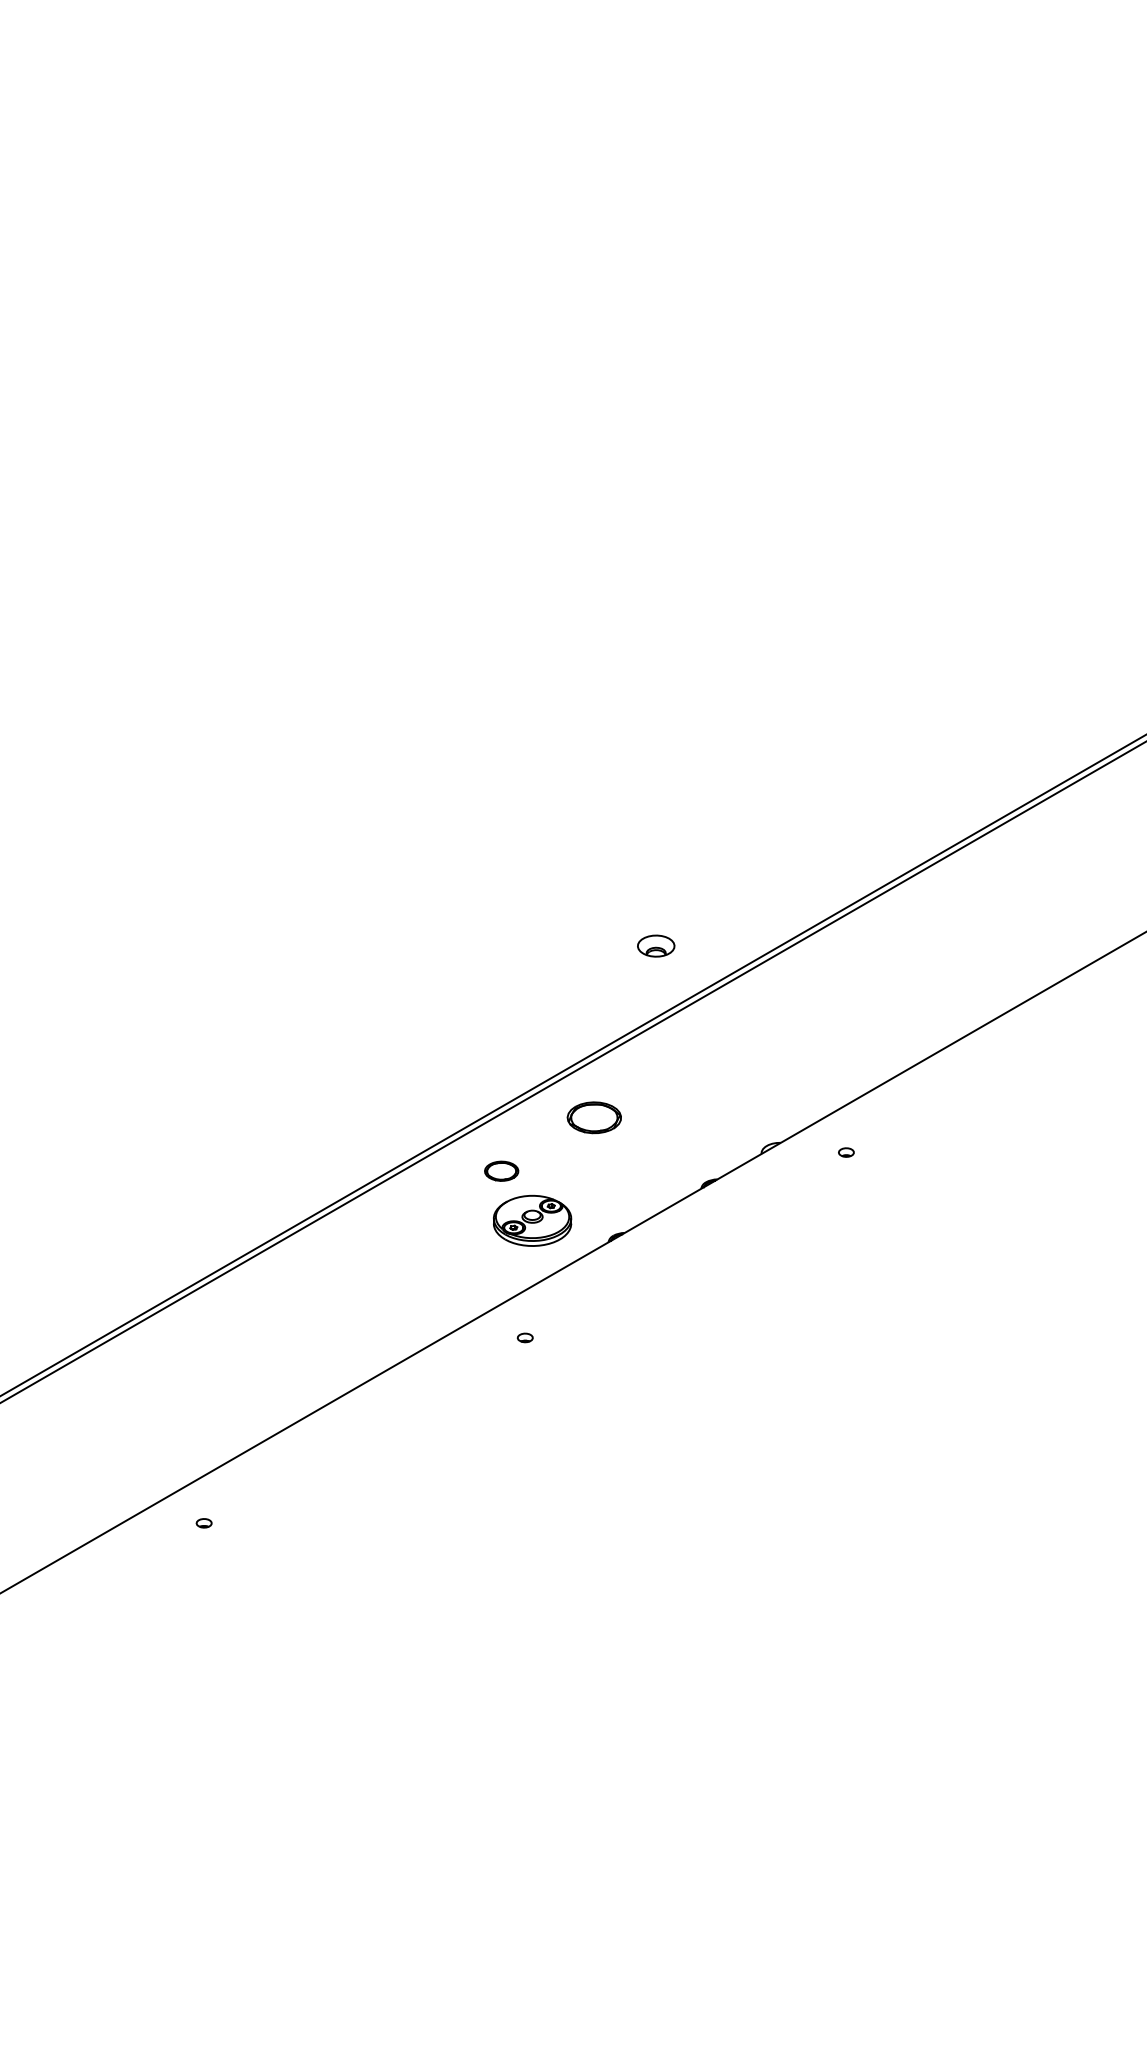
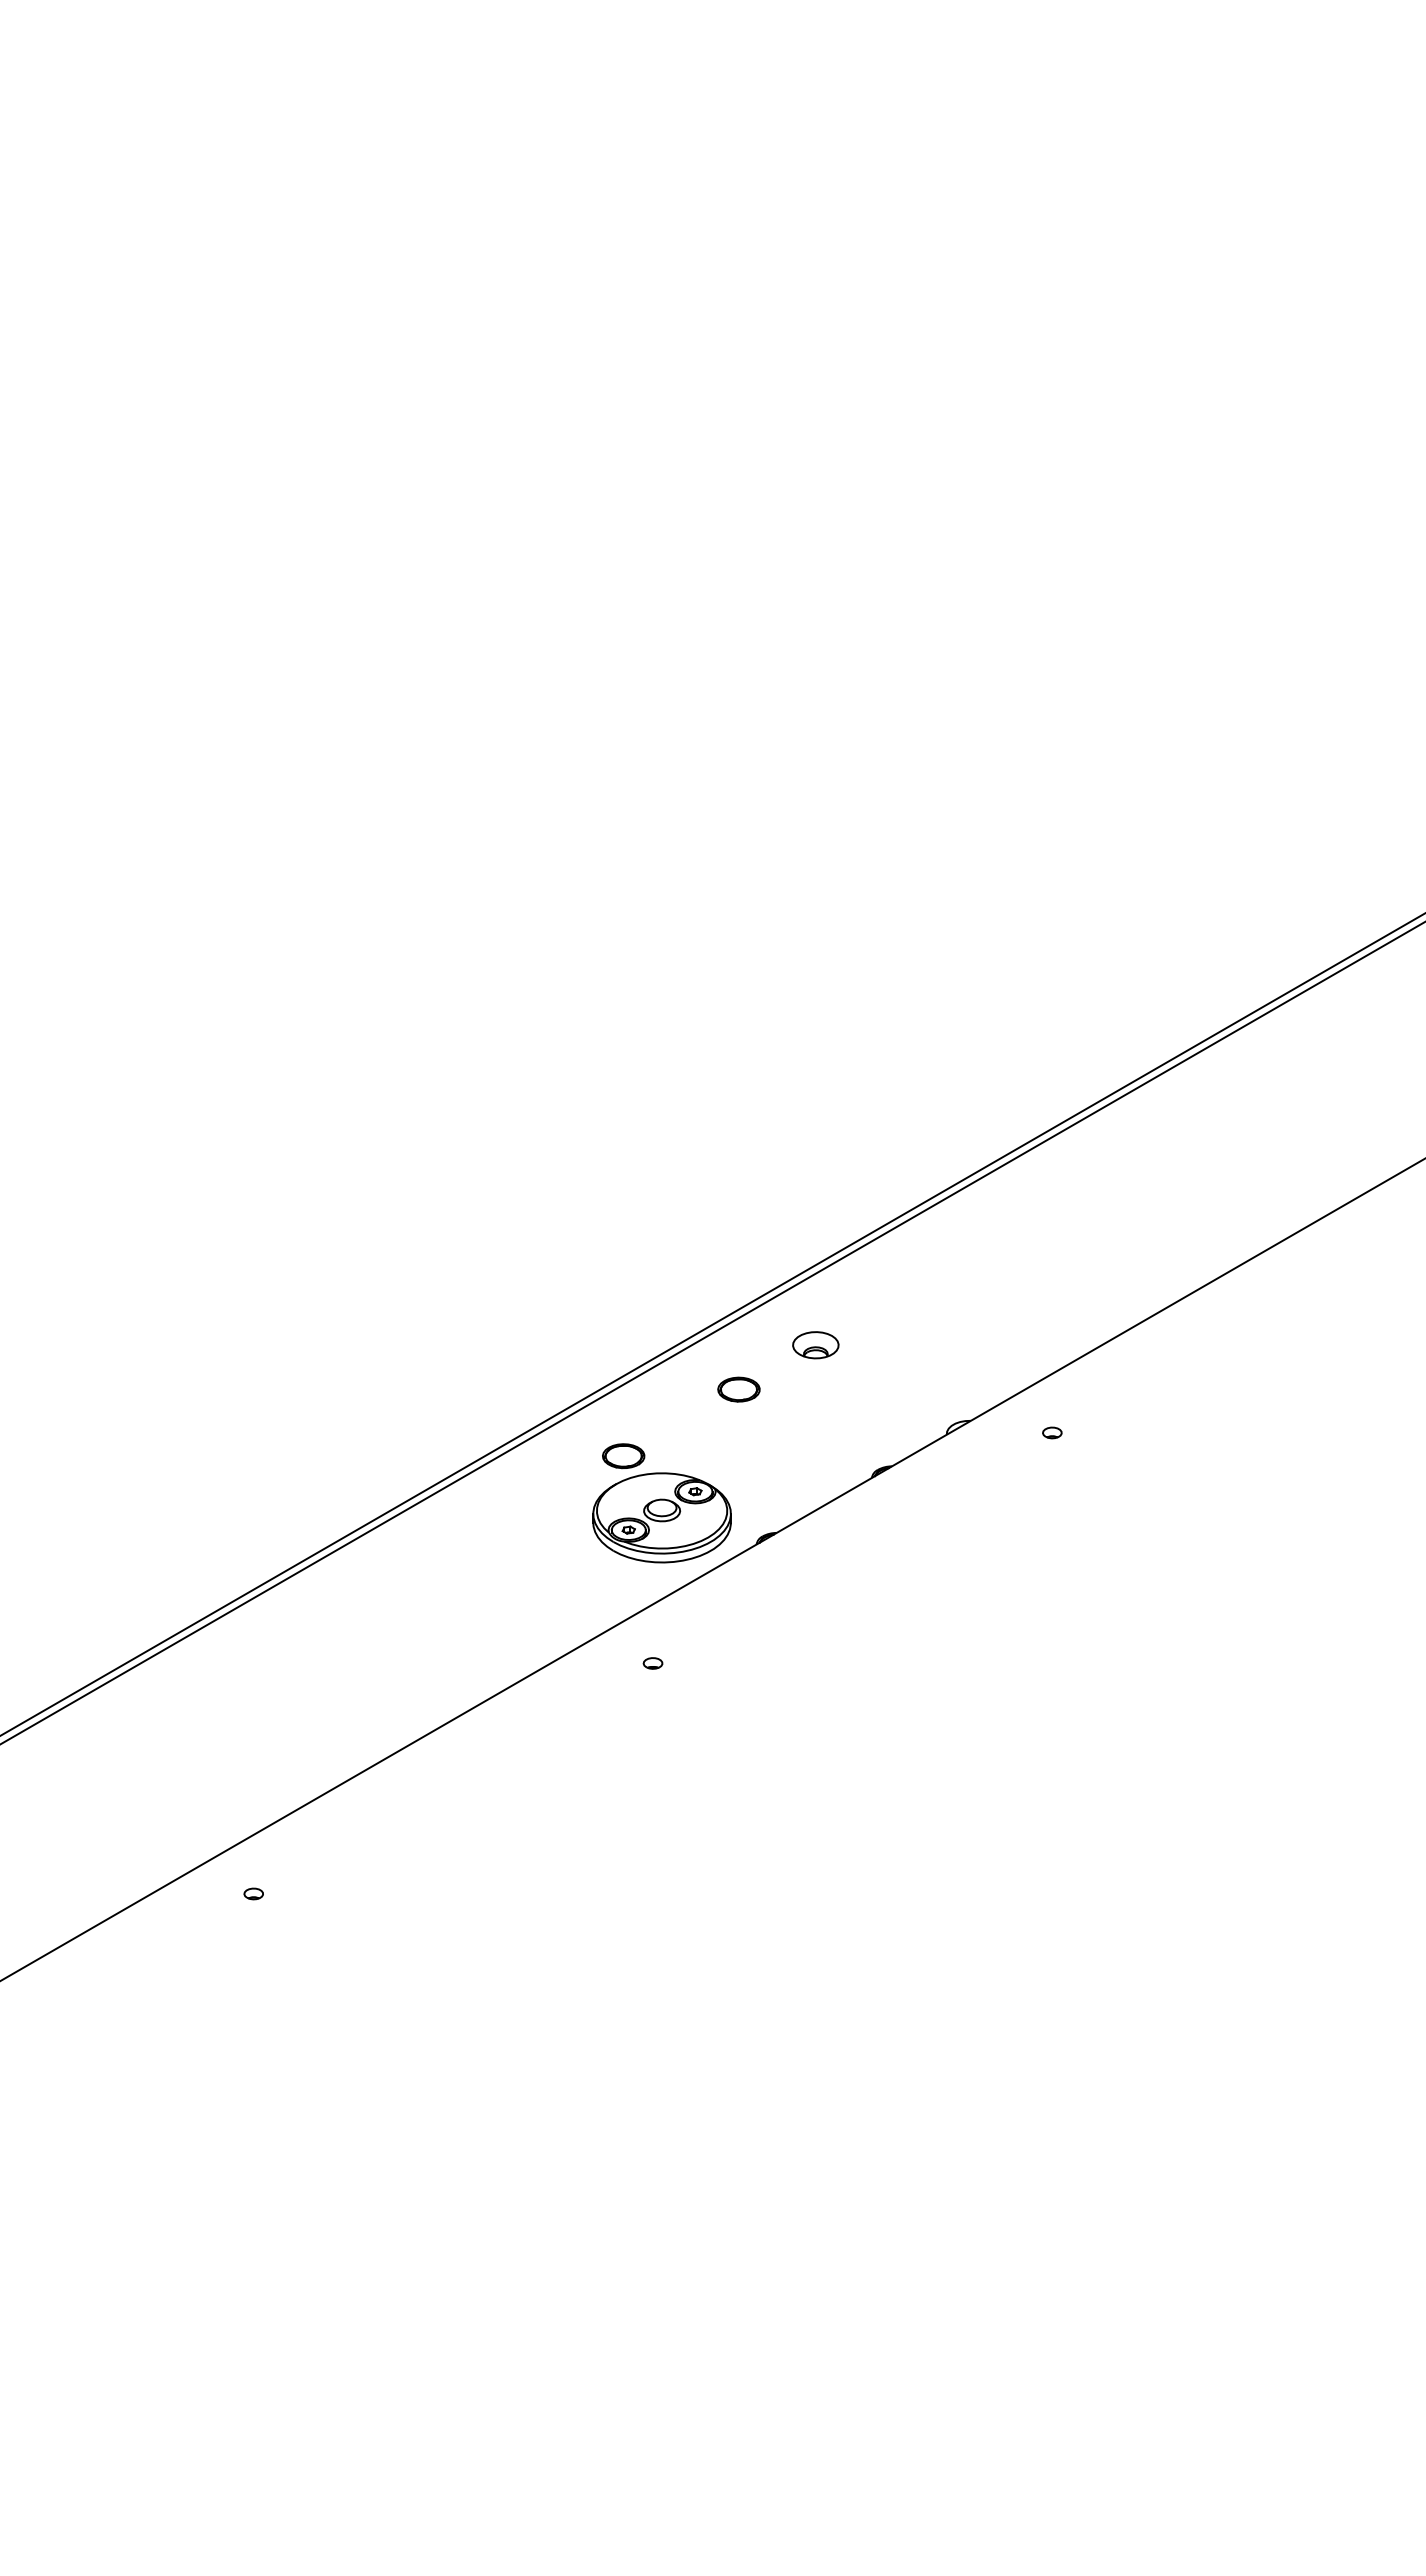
part: (655, 946) -> (815, 1345), moved
part: (594, 1117) -> (738, 1389), size x0.62
part: (532, 1220) -> (661, 1517), size x1.43

